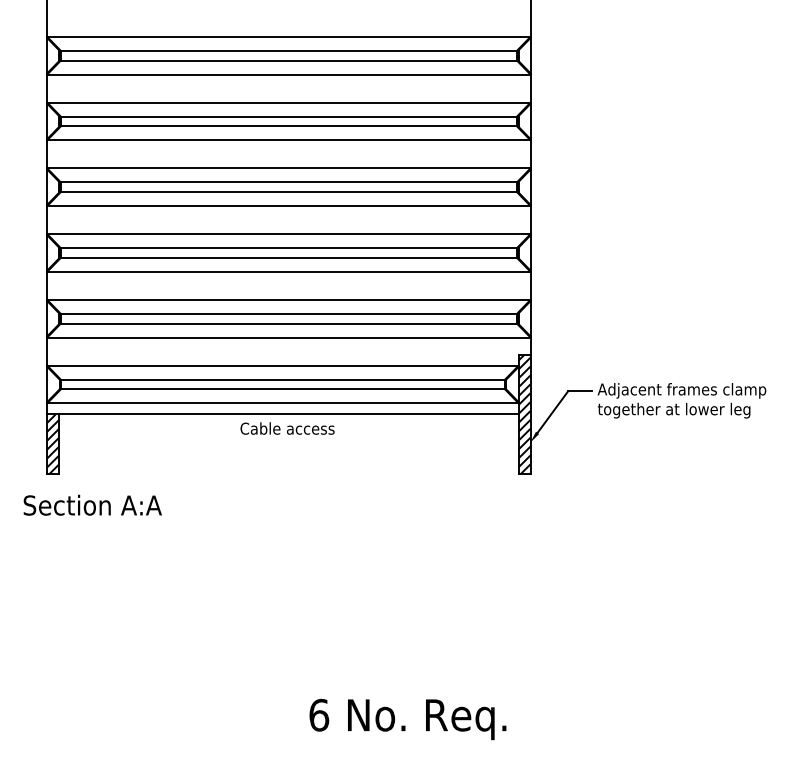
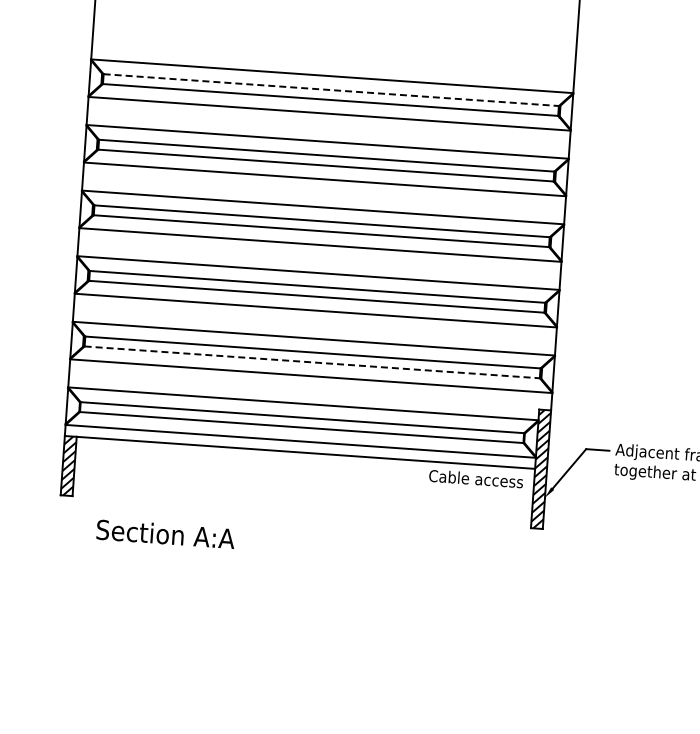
line: (289, 50) -> (331, 89), solid -> dashed
line: (289, 323) -> (312, 362), solid -> dashed
text: (287, 428) -> (476, 478), moved
text: (92, 504) -> (165, 533), moved

